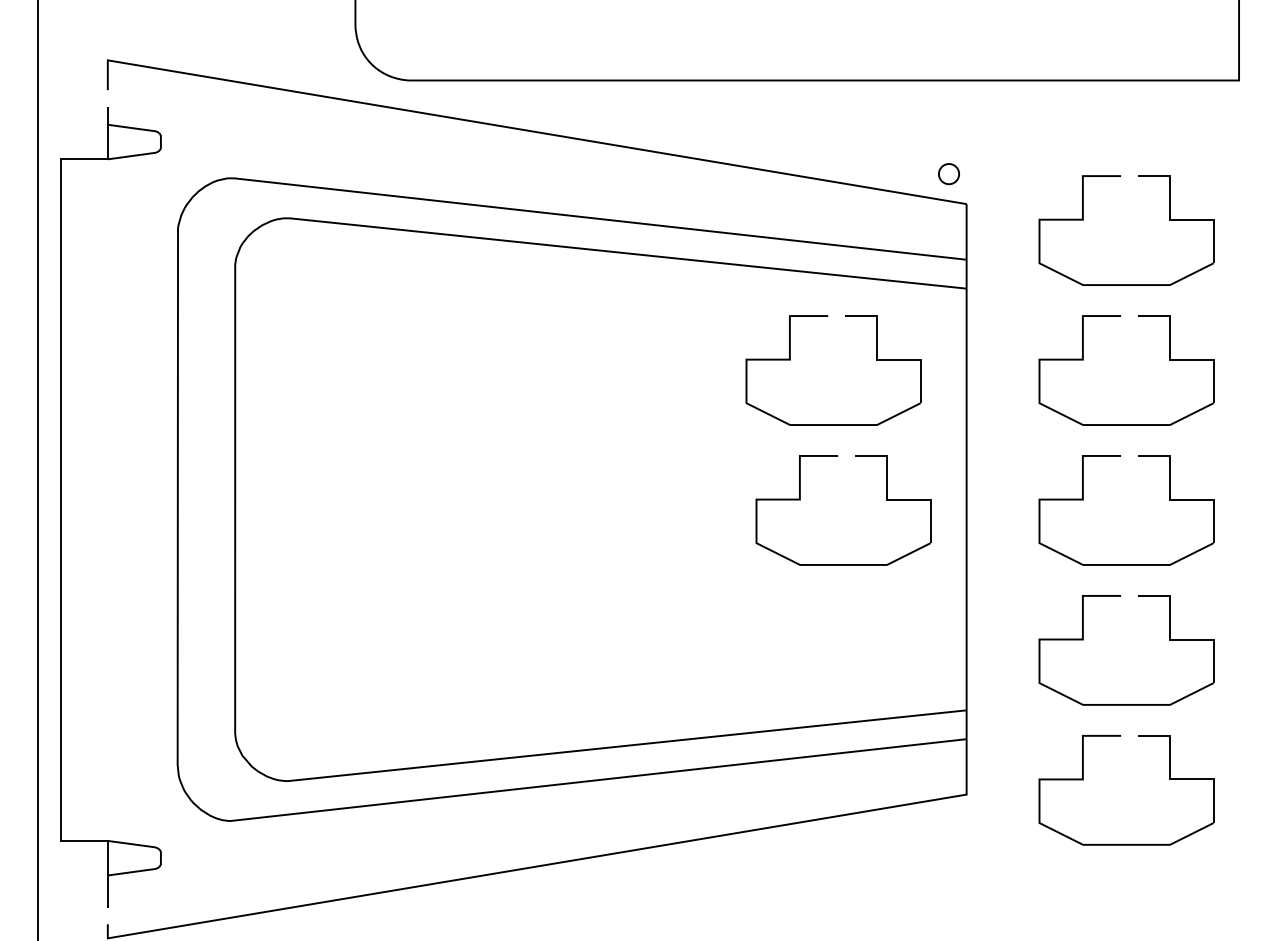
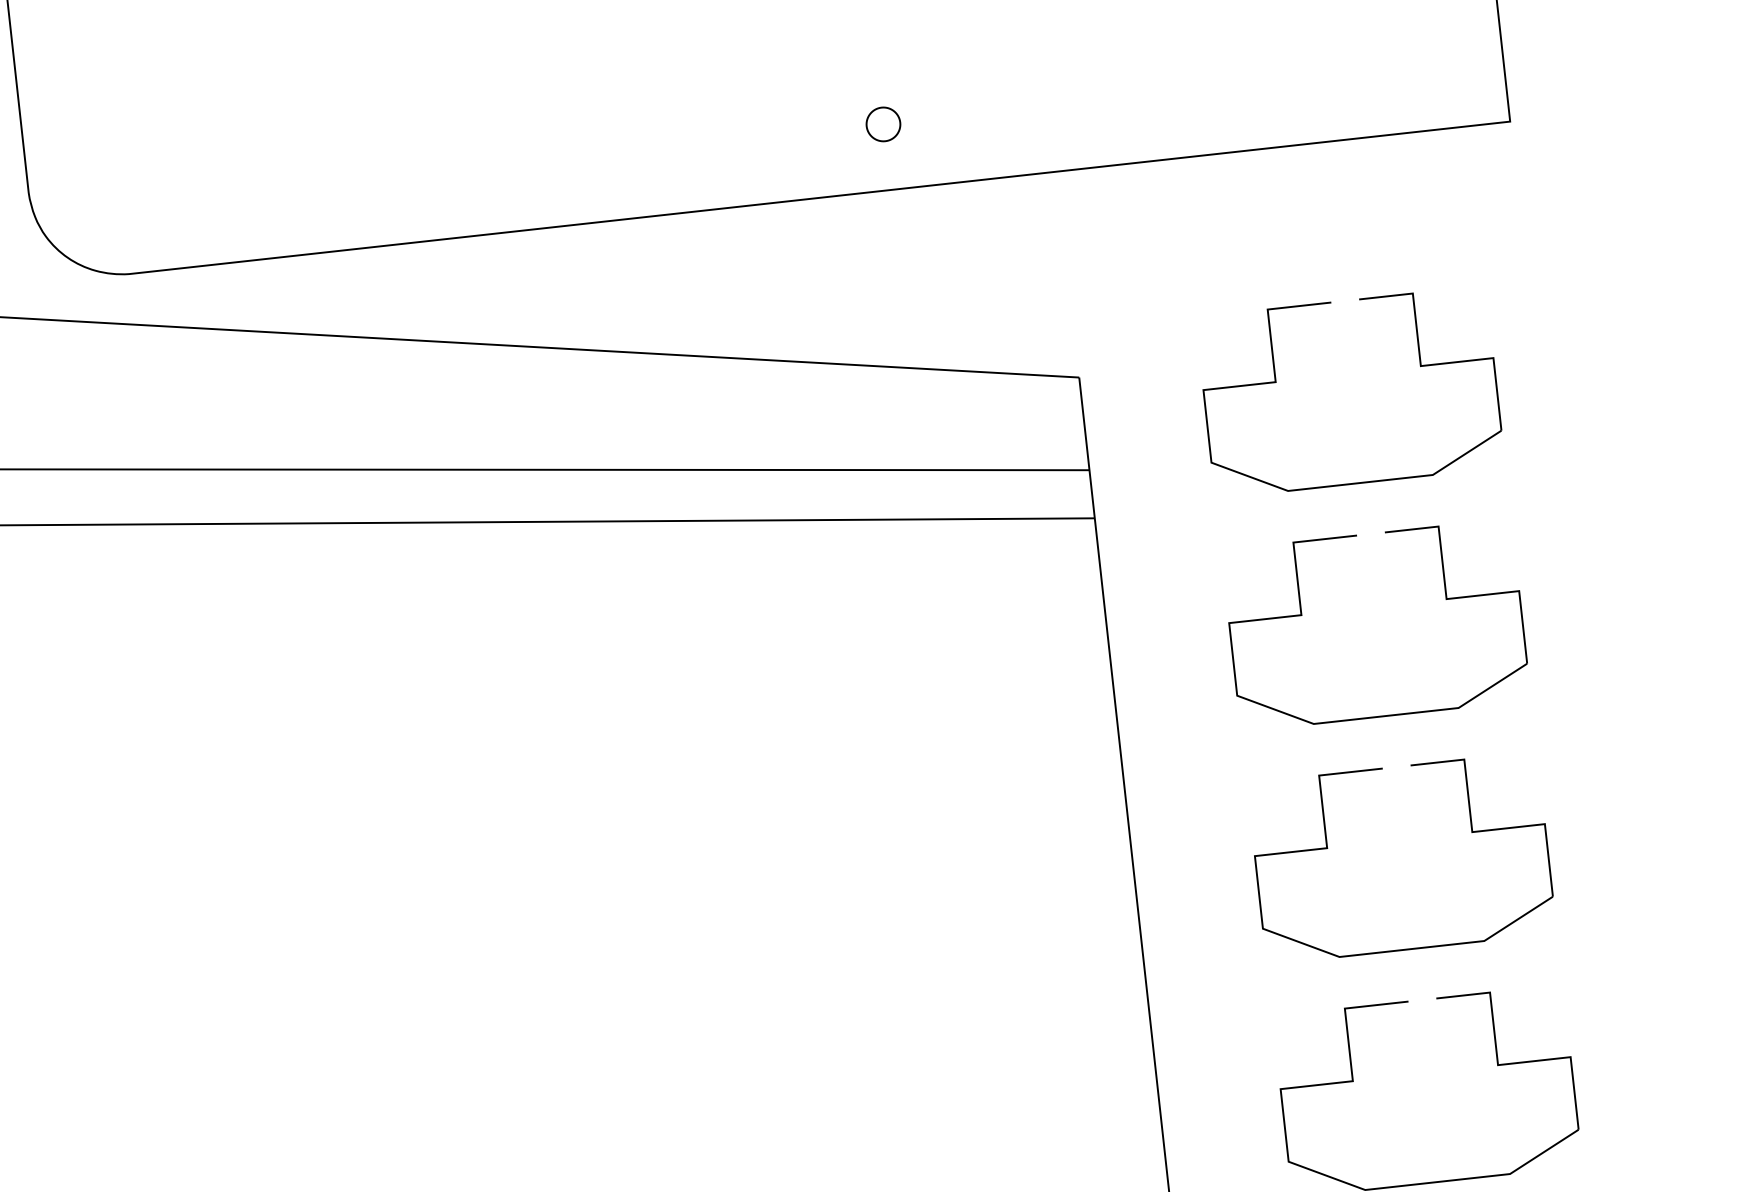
part: (948, 174) -> (882, 125), moved
part: (790, 360) -> (814, 670), removed
part: (800, 500) -> (857, 901), removed

